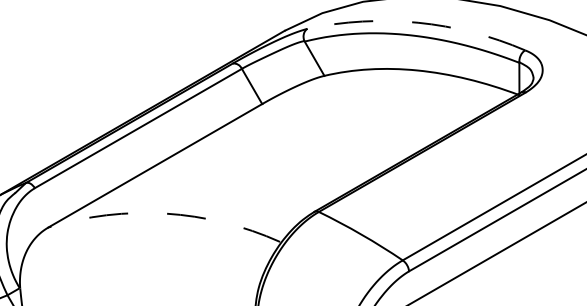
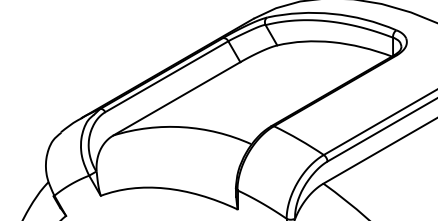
arc: (417, 22) -> (332, 13), dashed -> solid
arc: (164, 214) -> (182, 127), dashed -> solid

